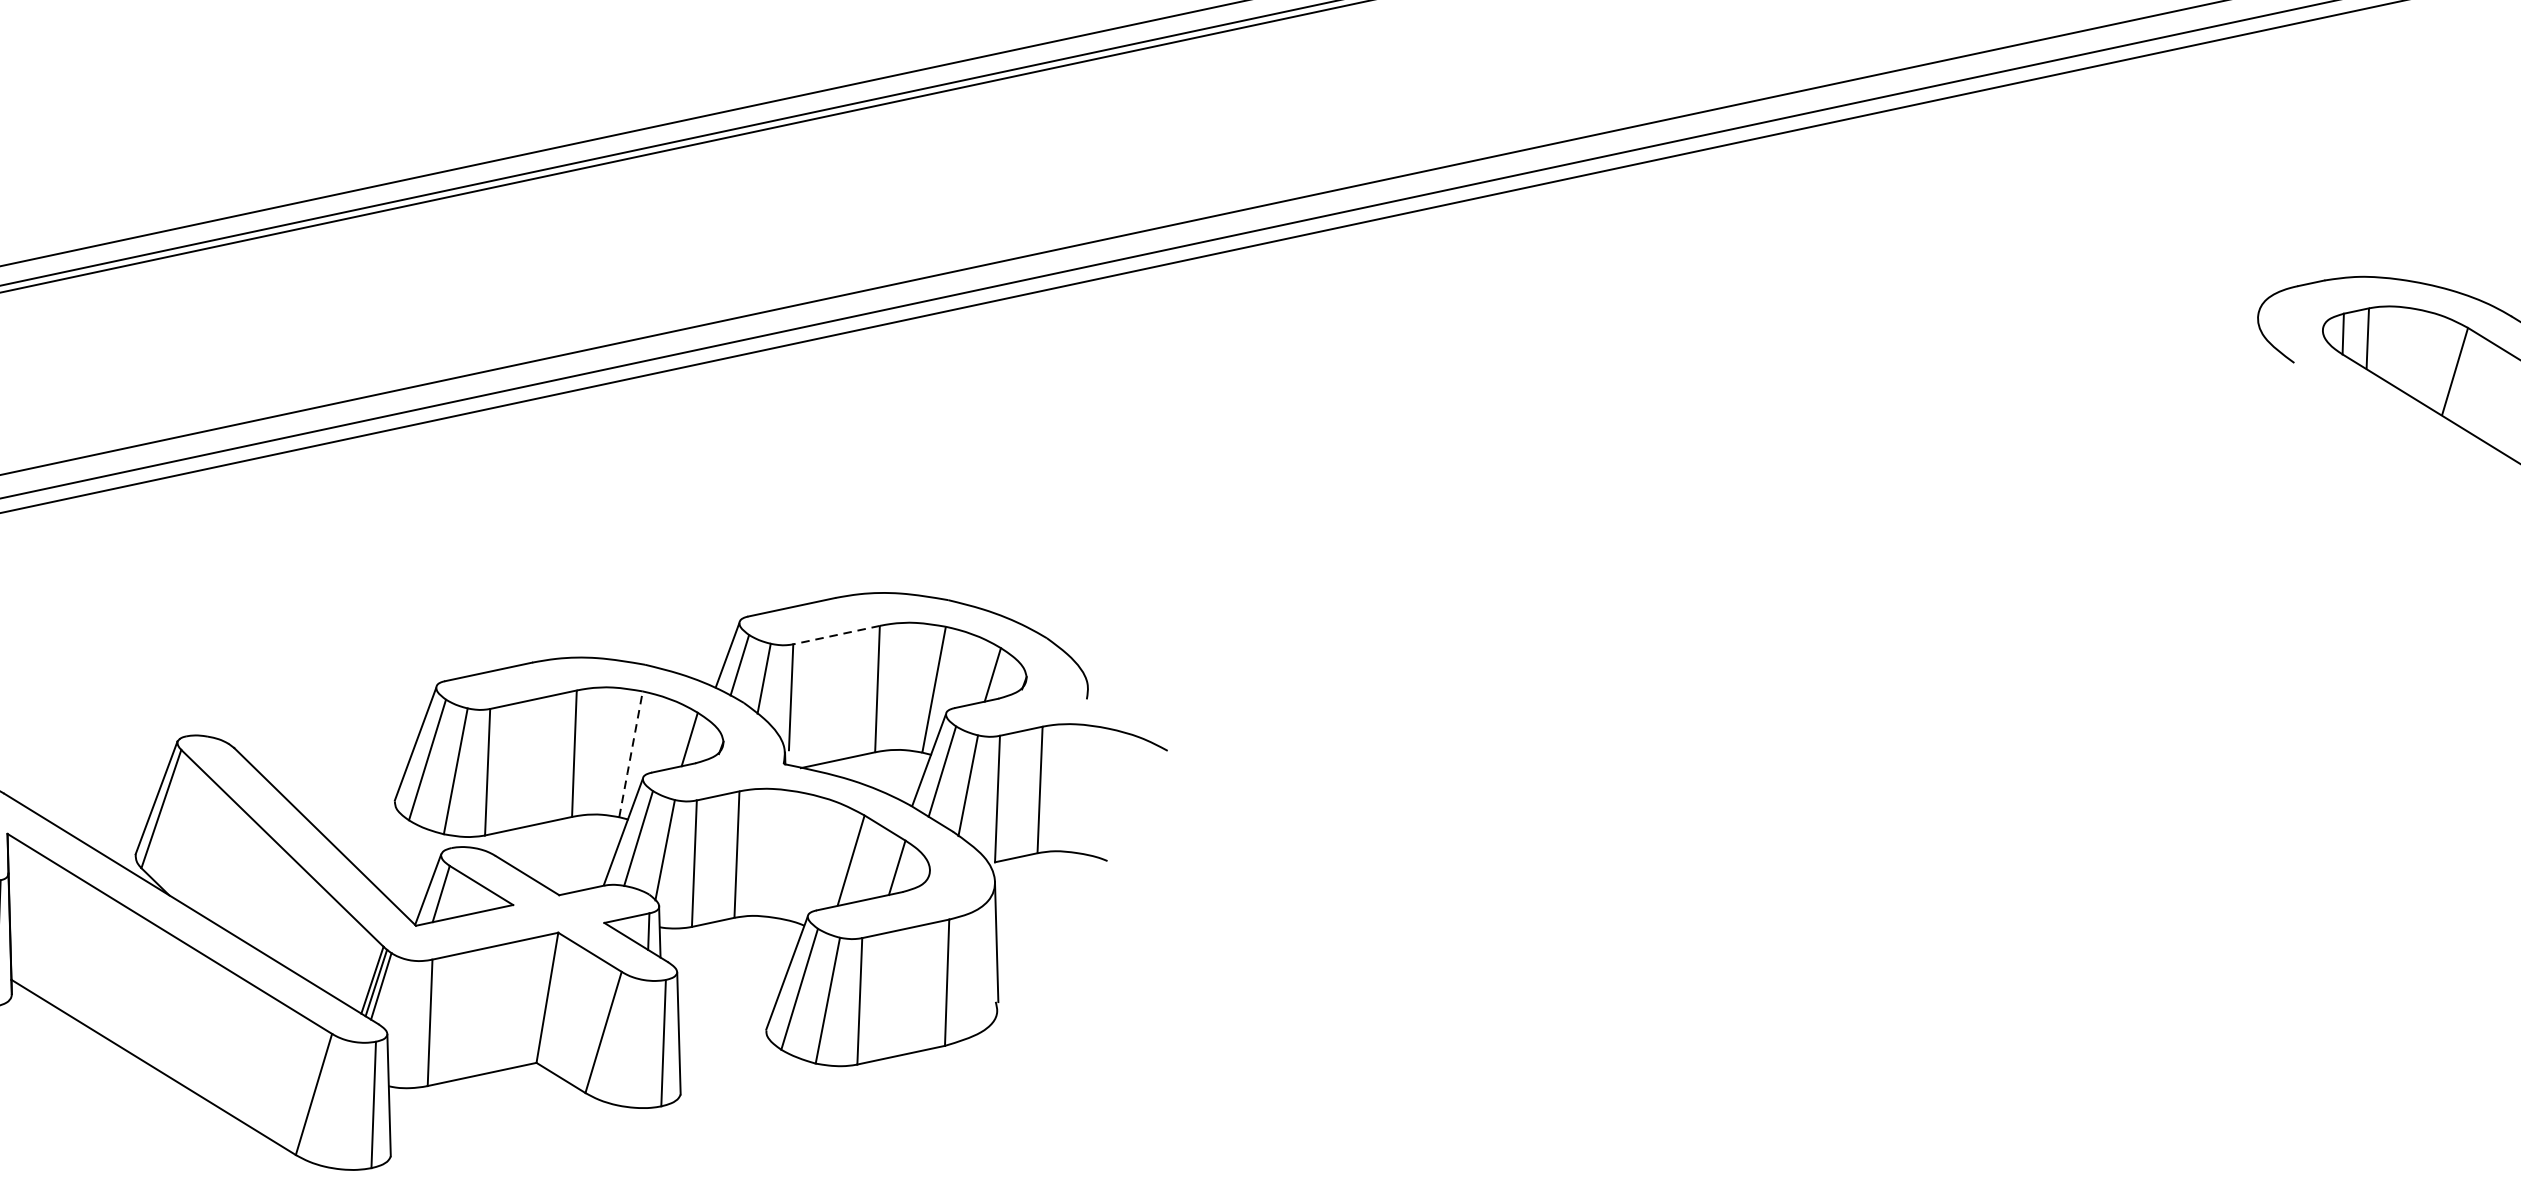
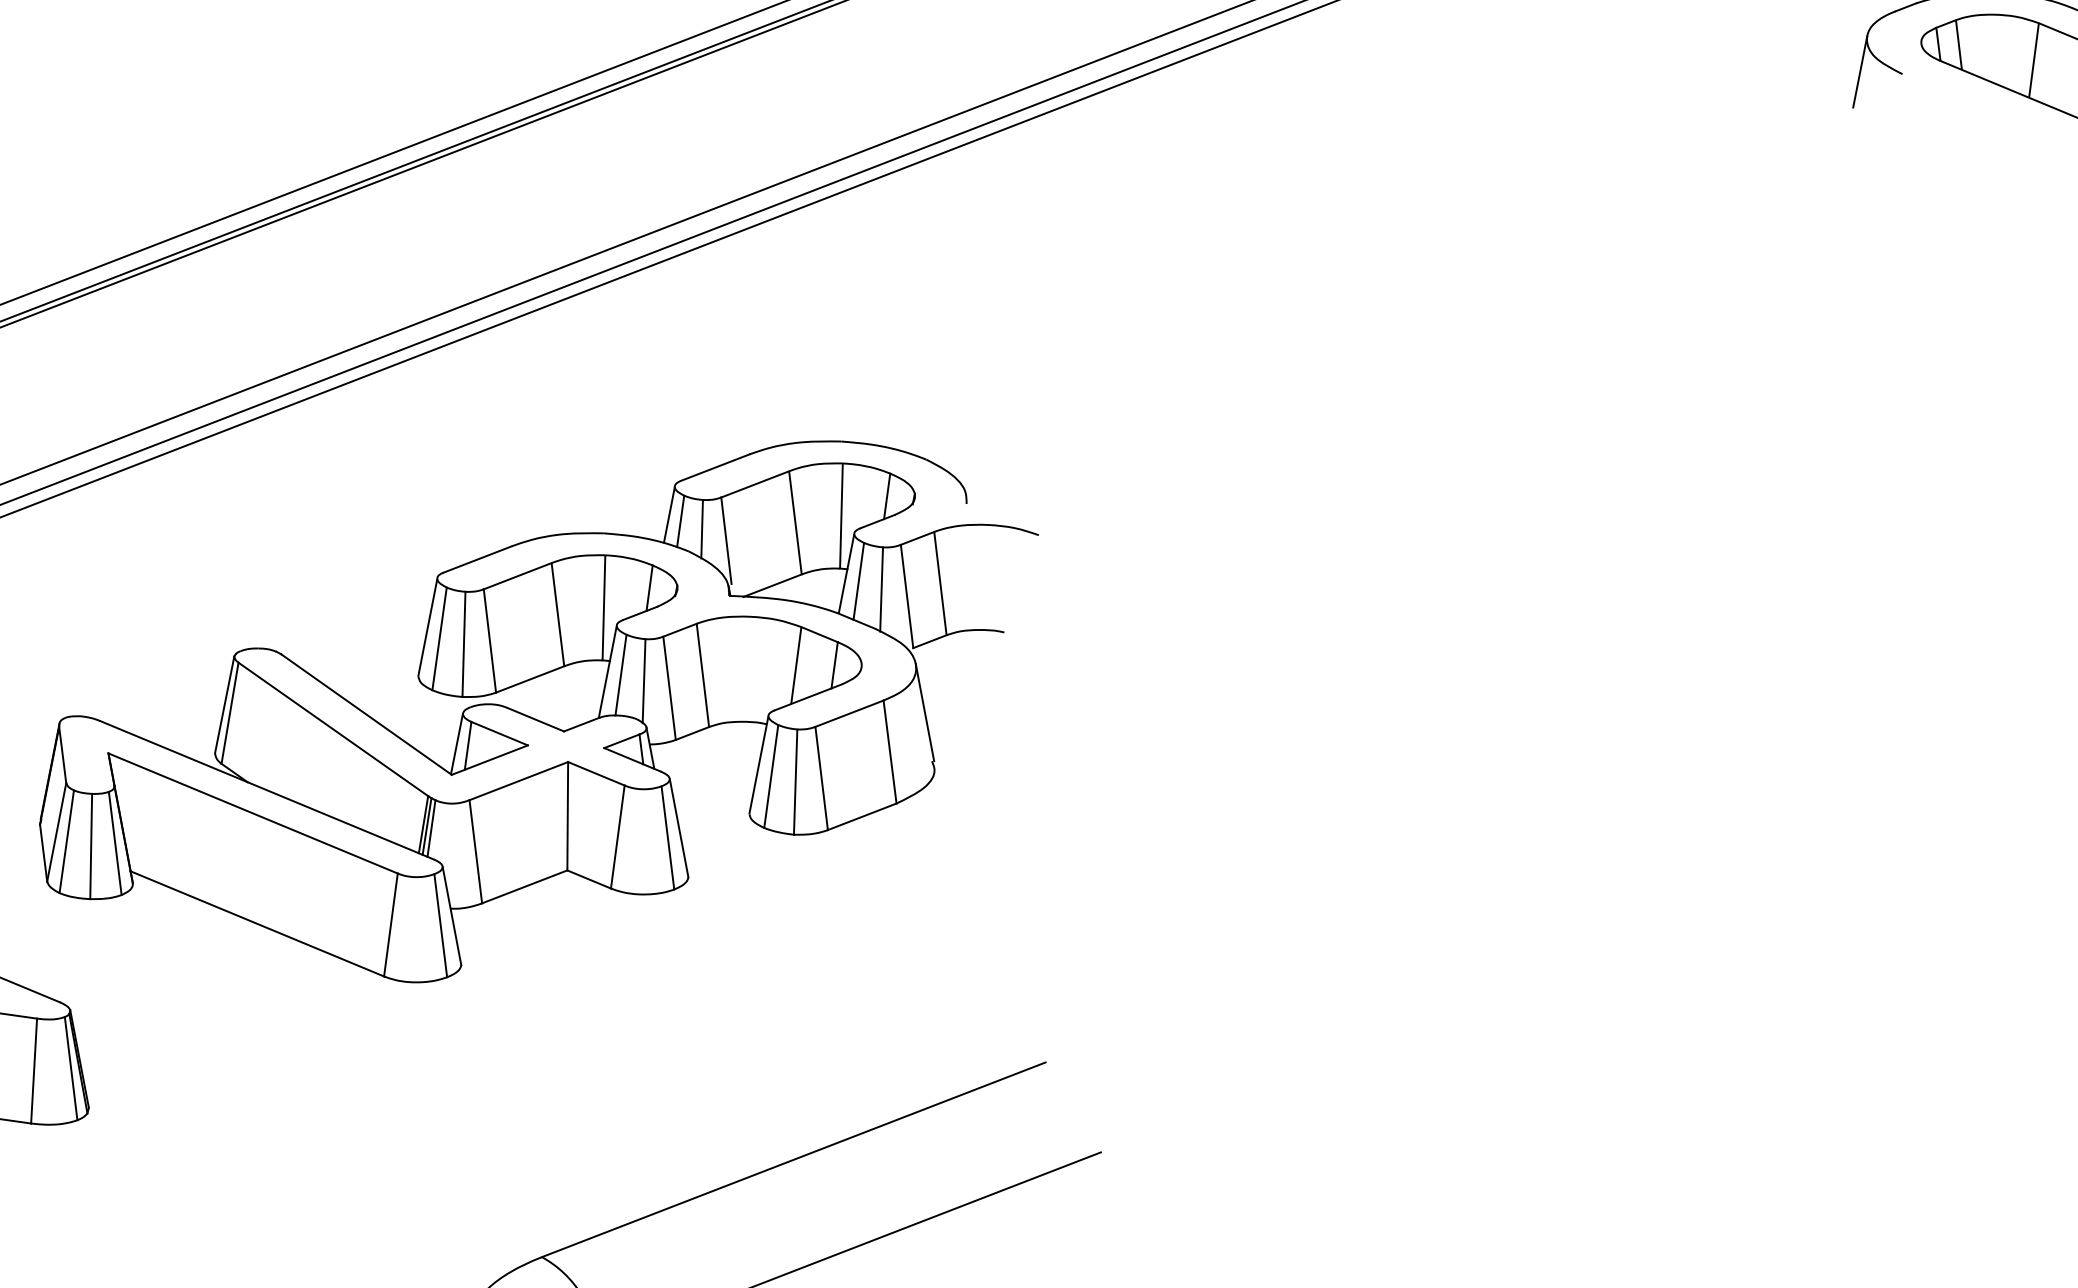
line: (2244, 351) -> (1860, 71), added
line: (835, 635) -> (754, 484), dashed -> solid
line: (630, 753) -> (603, 607), dashed -> solid

